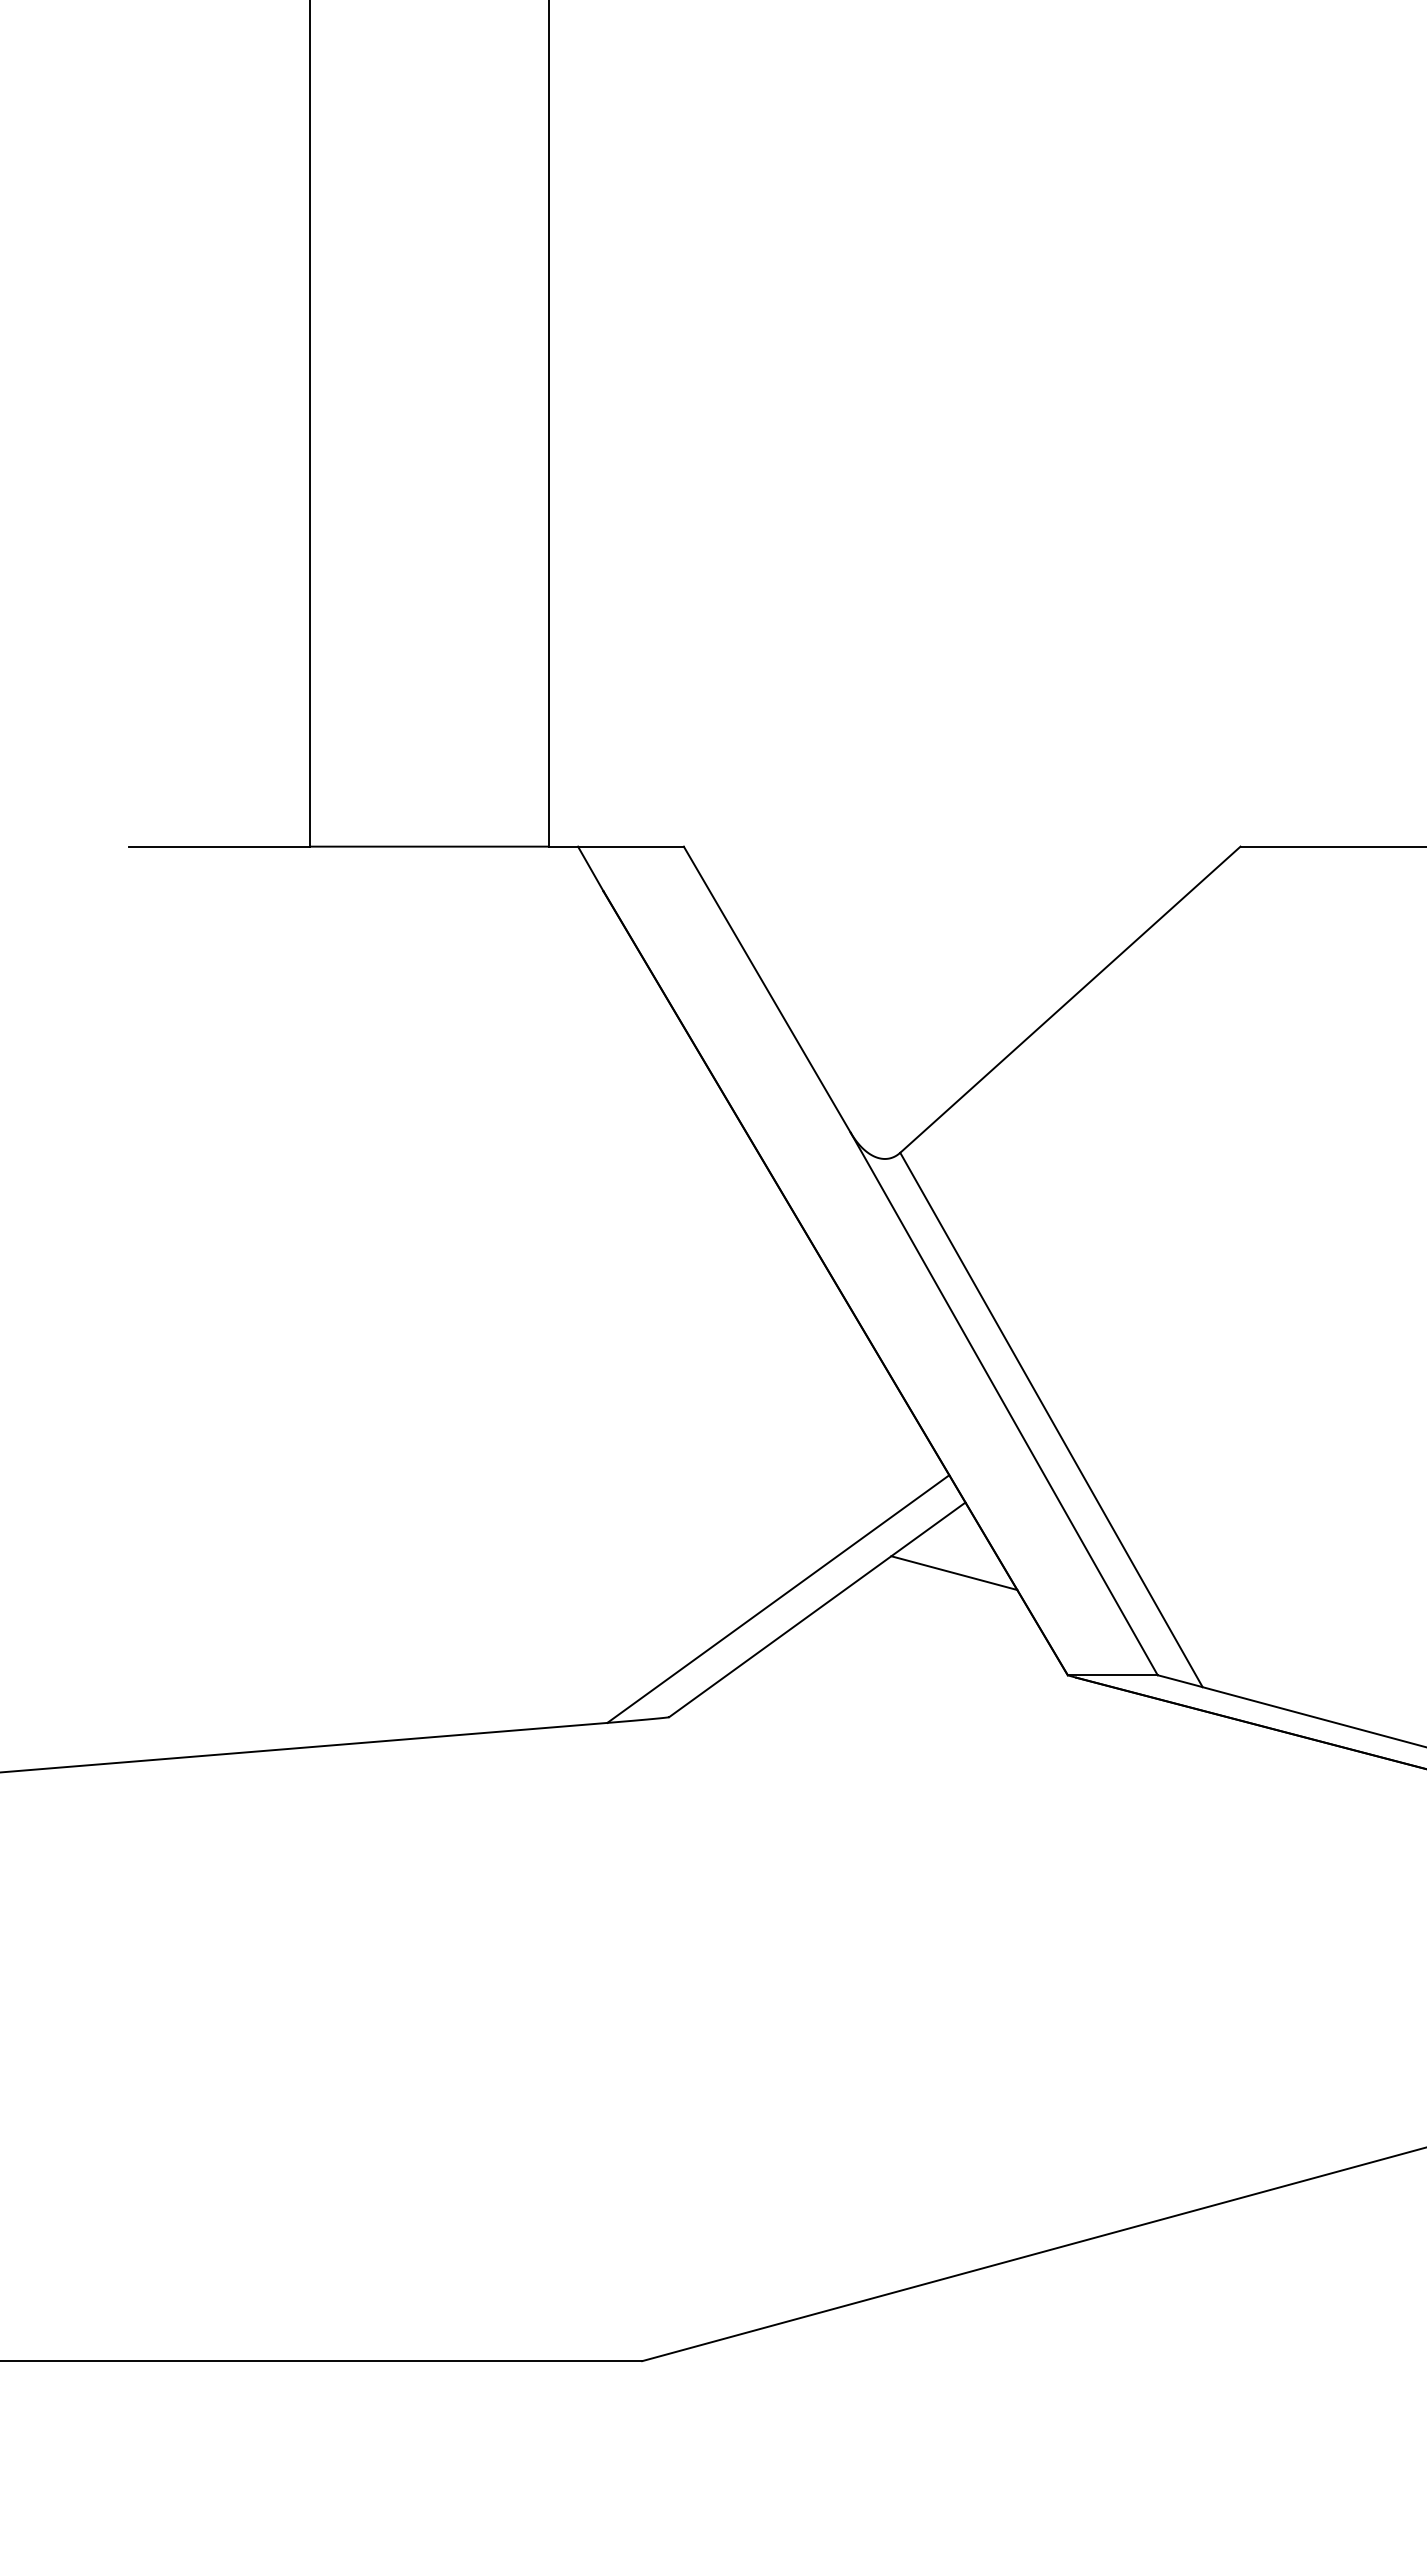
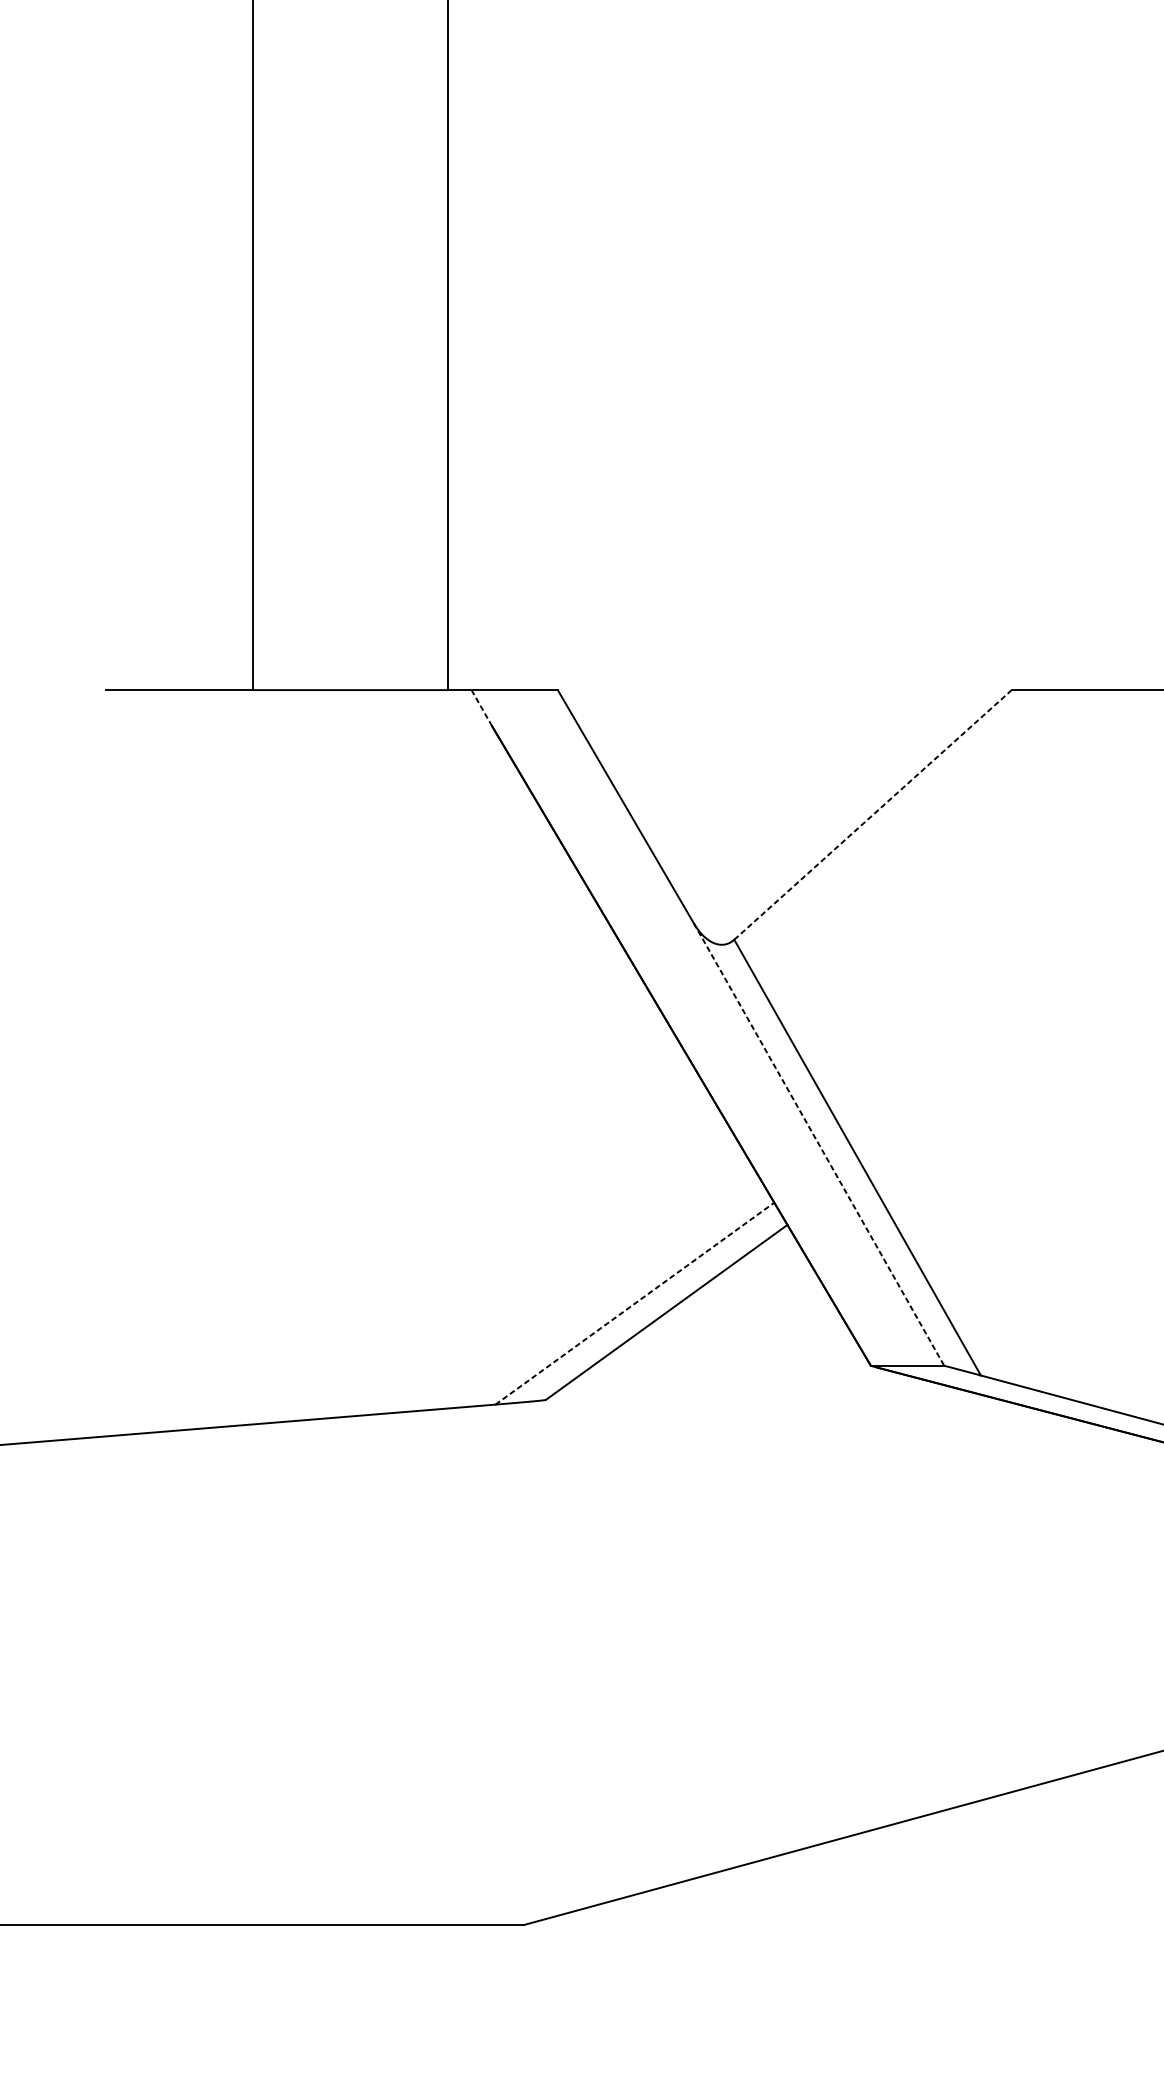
line: (590, 868) -> (481, 707), solid -> dashed
line: (1070, 999) -> (873, 814), solid -> dashed
line: (1004, 1403) -> (819, 1144), solid -> dashed
line: (954, 1573) -> (778, 1282), removed
line: (778, 1598) -> (635, 1303), solid -> dashed

